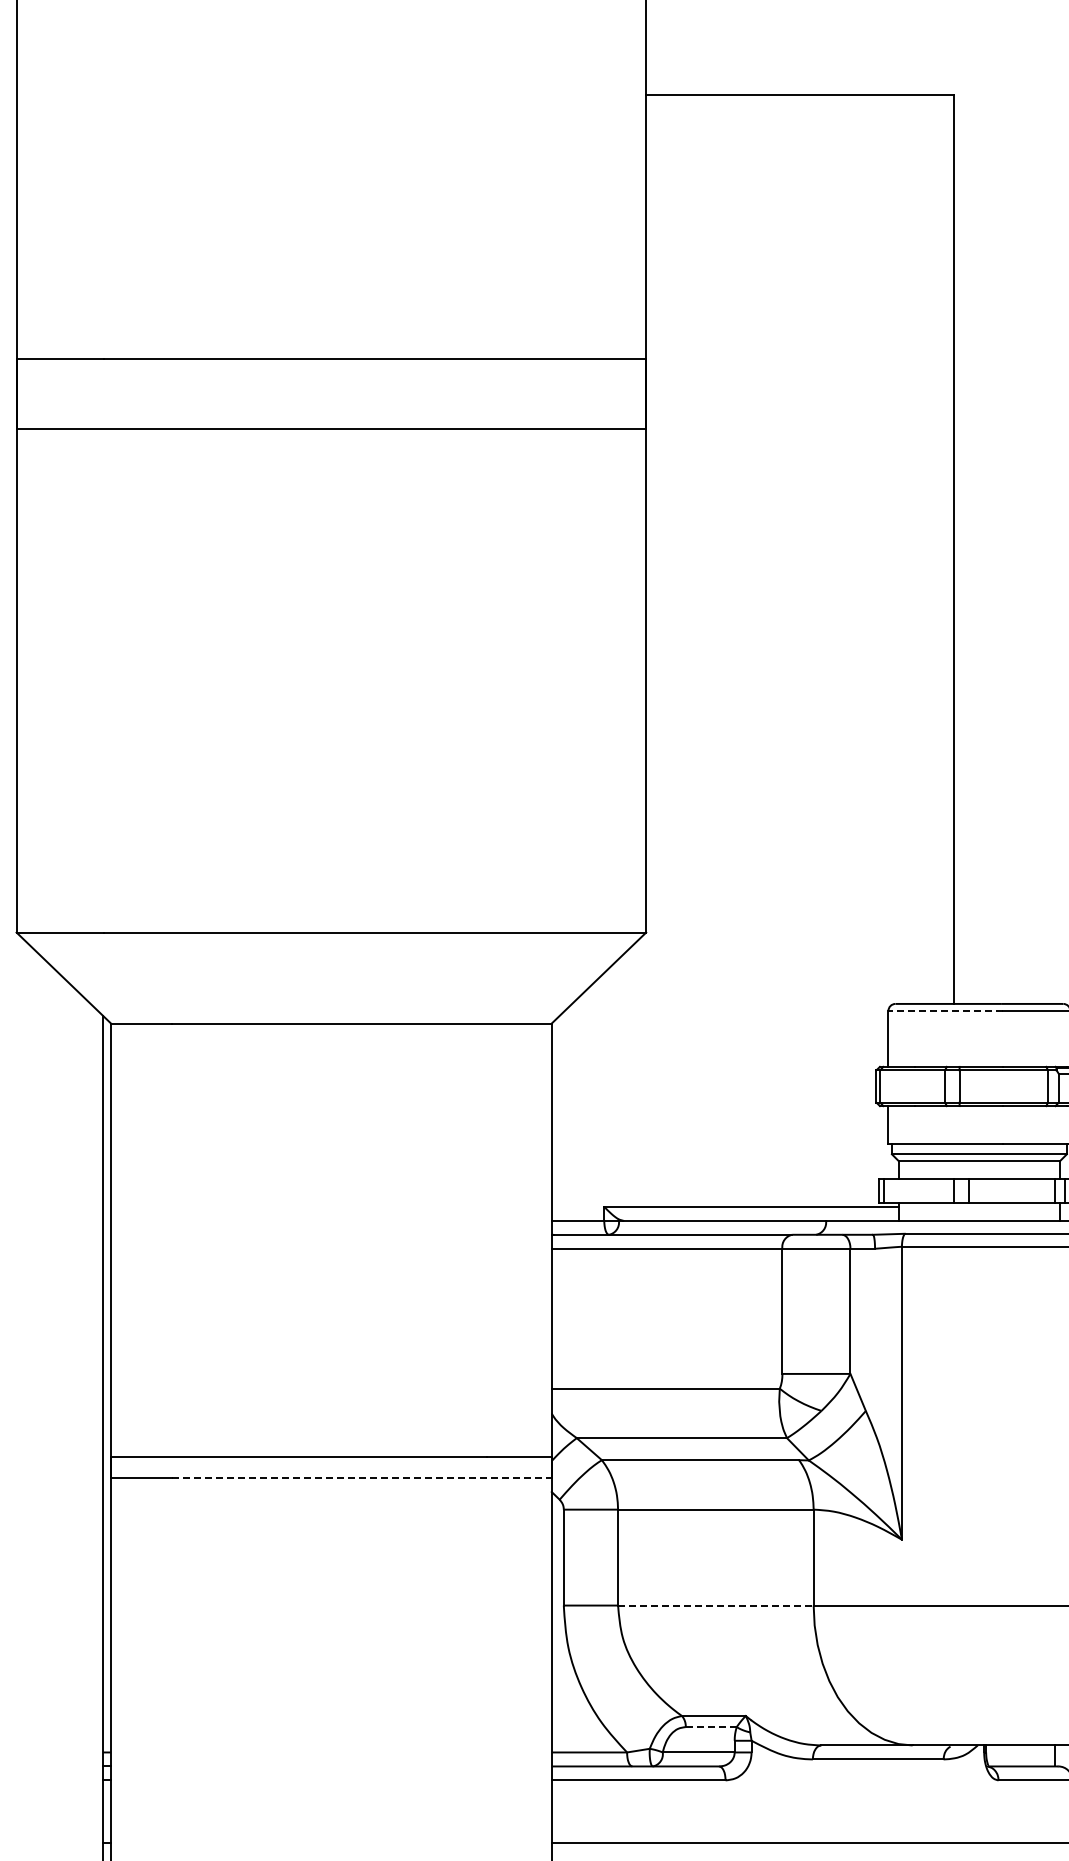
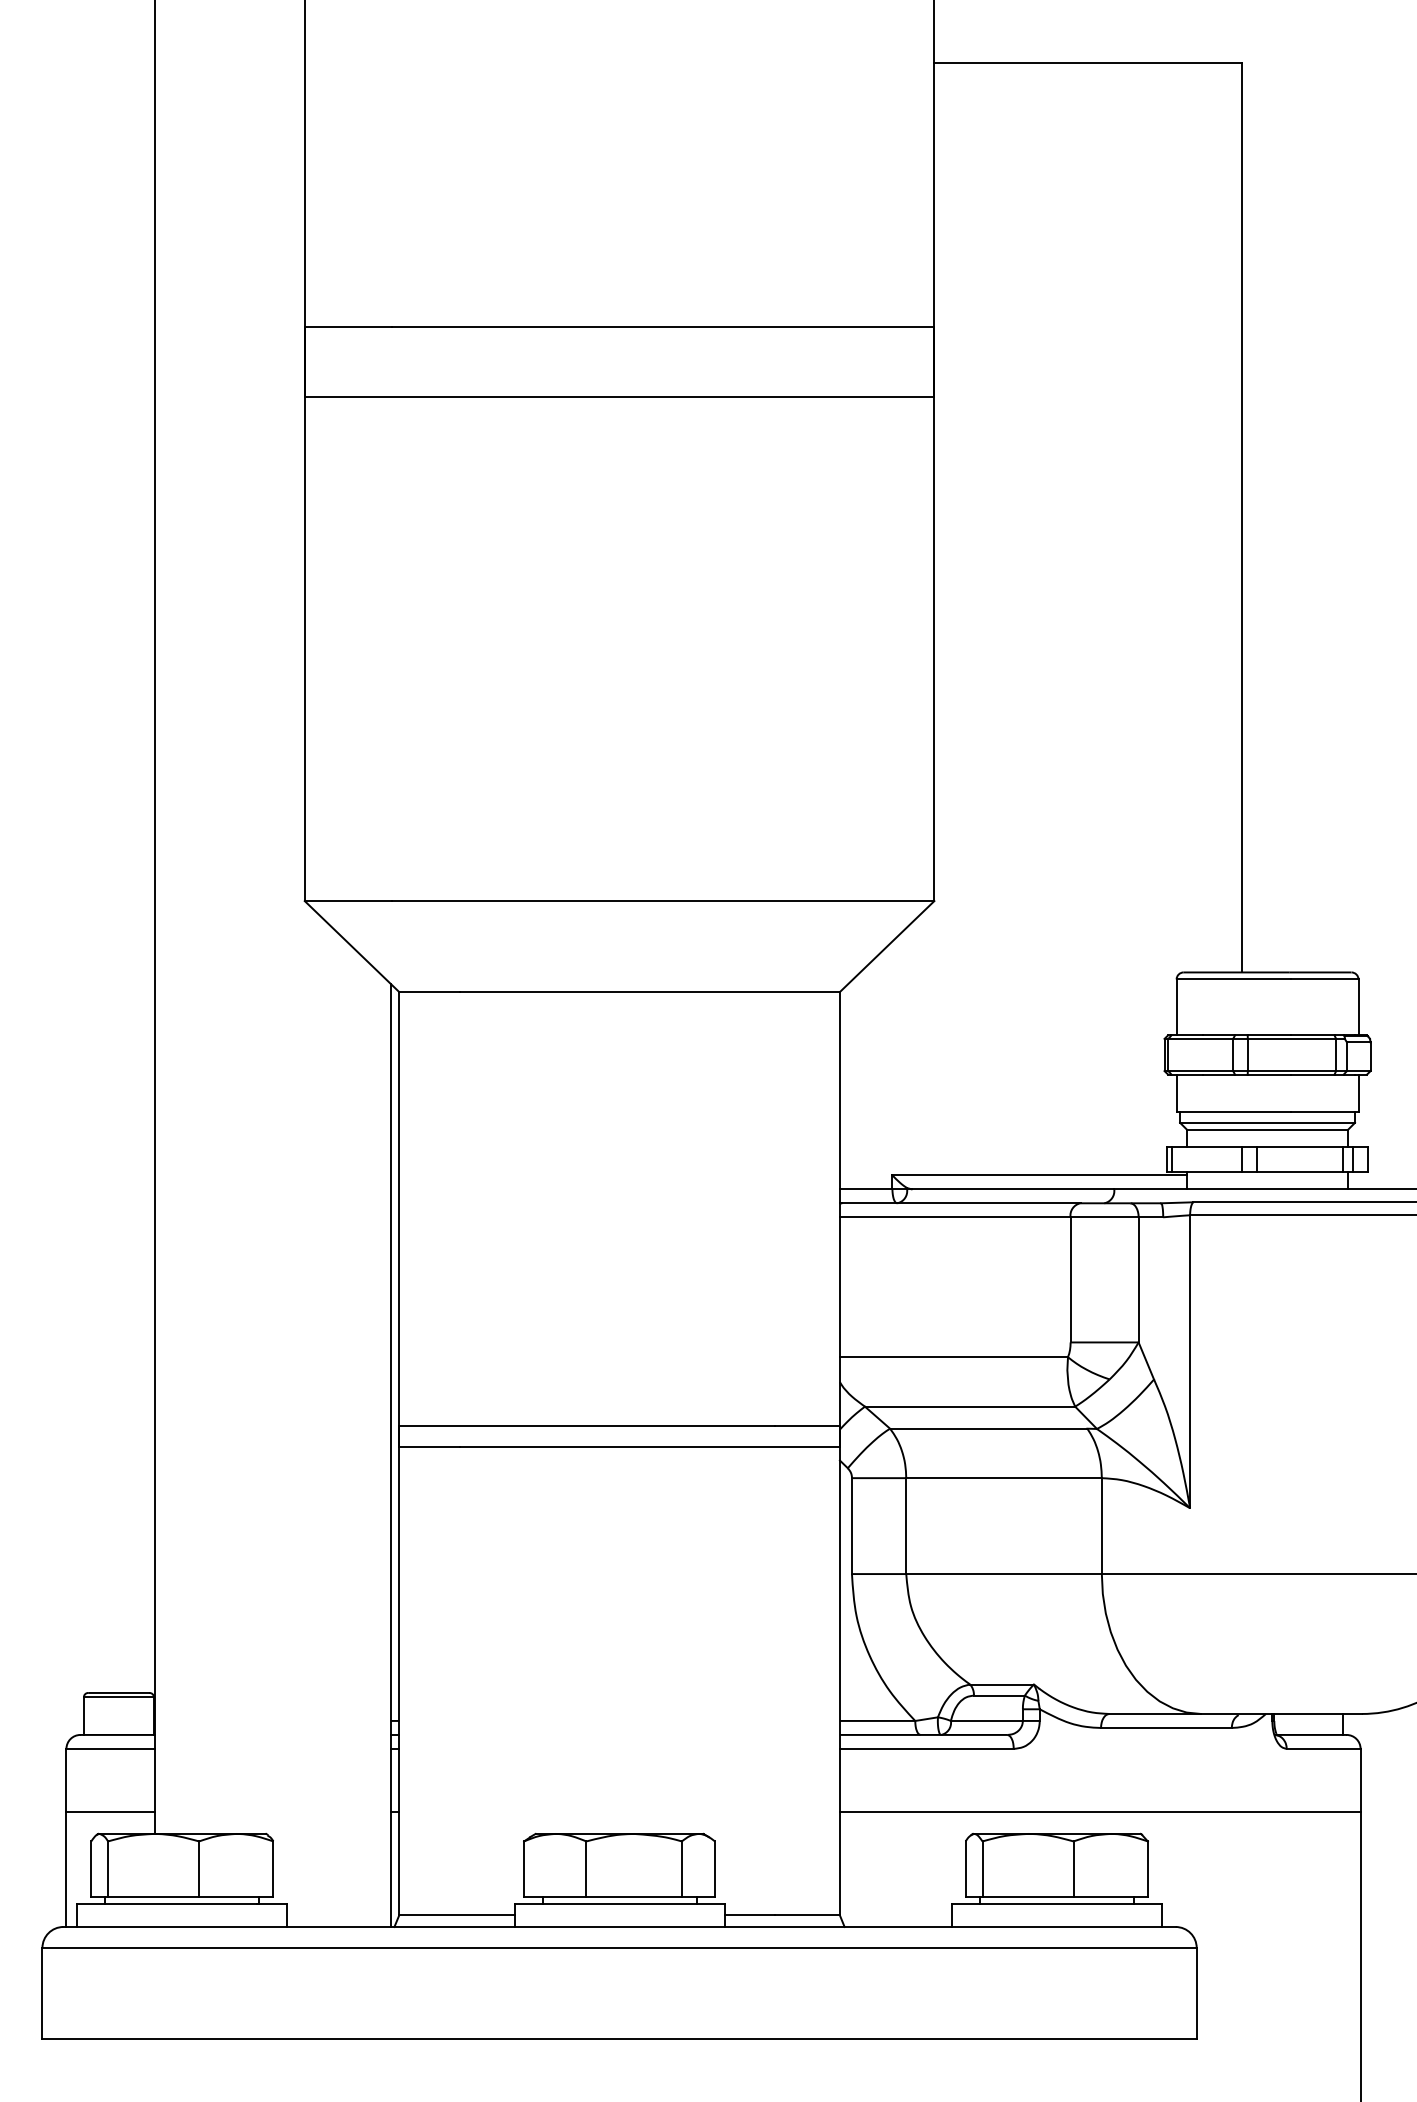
line: (945, 1010) -> (1233, 979), dashed -> solid
line: (362, 1477) -> (650, 1446), dashed -> solid
line: (716, 1605) -> (1004, 1574), dashed -> solid
line: (710, 1726) -> (998, 1695), dashed -> solid

